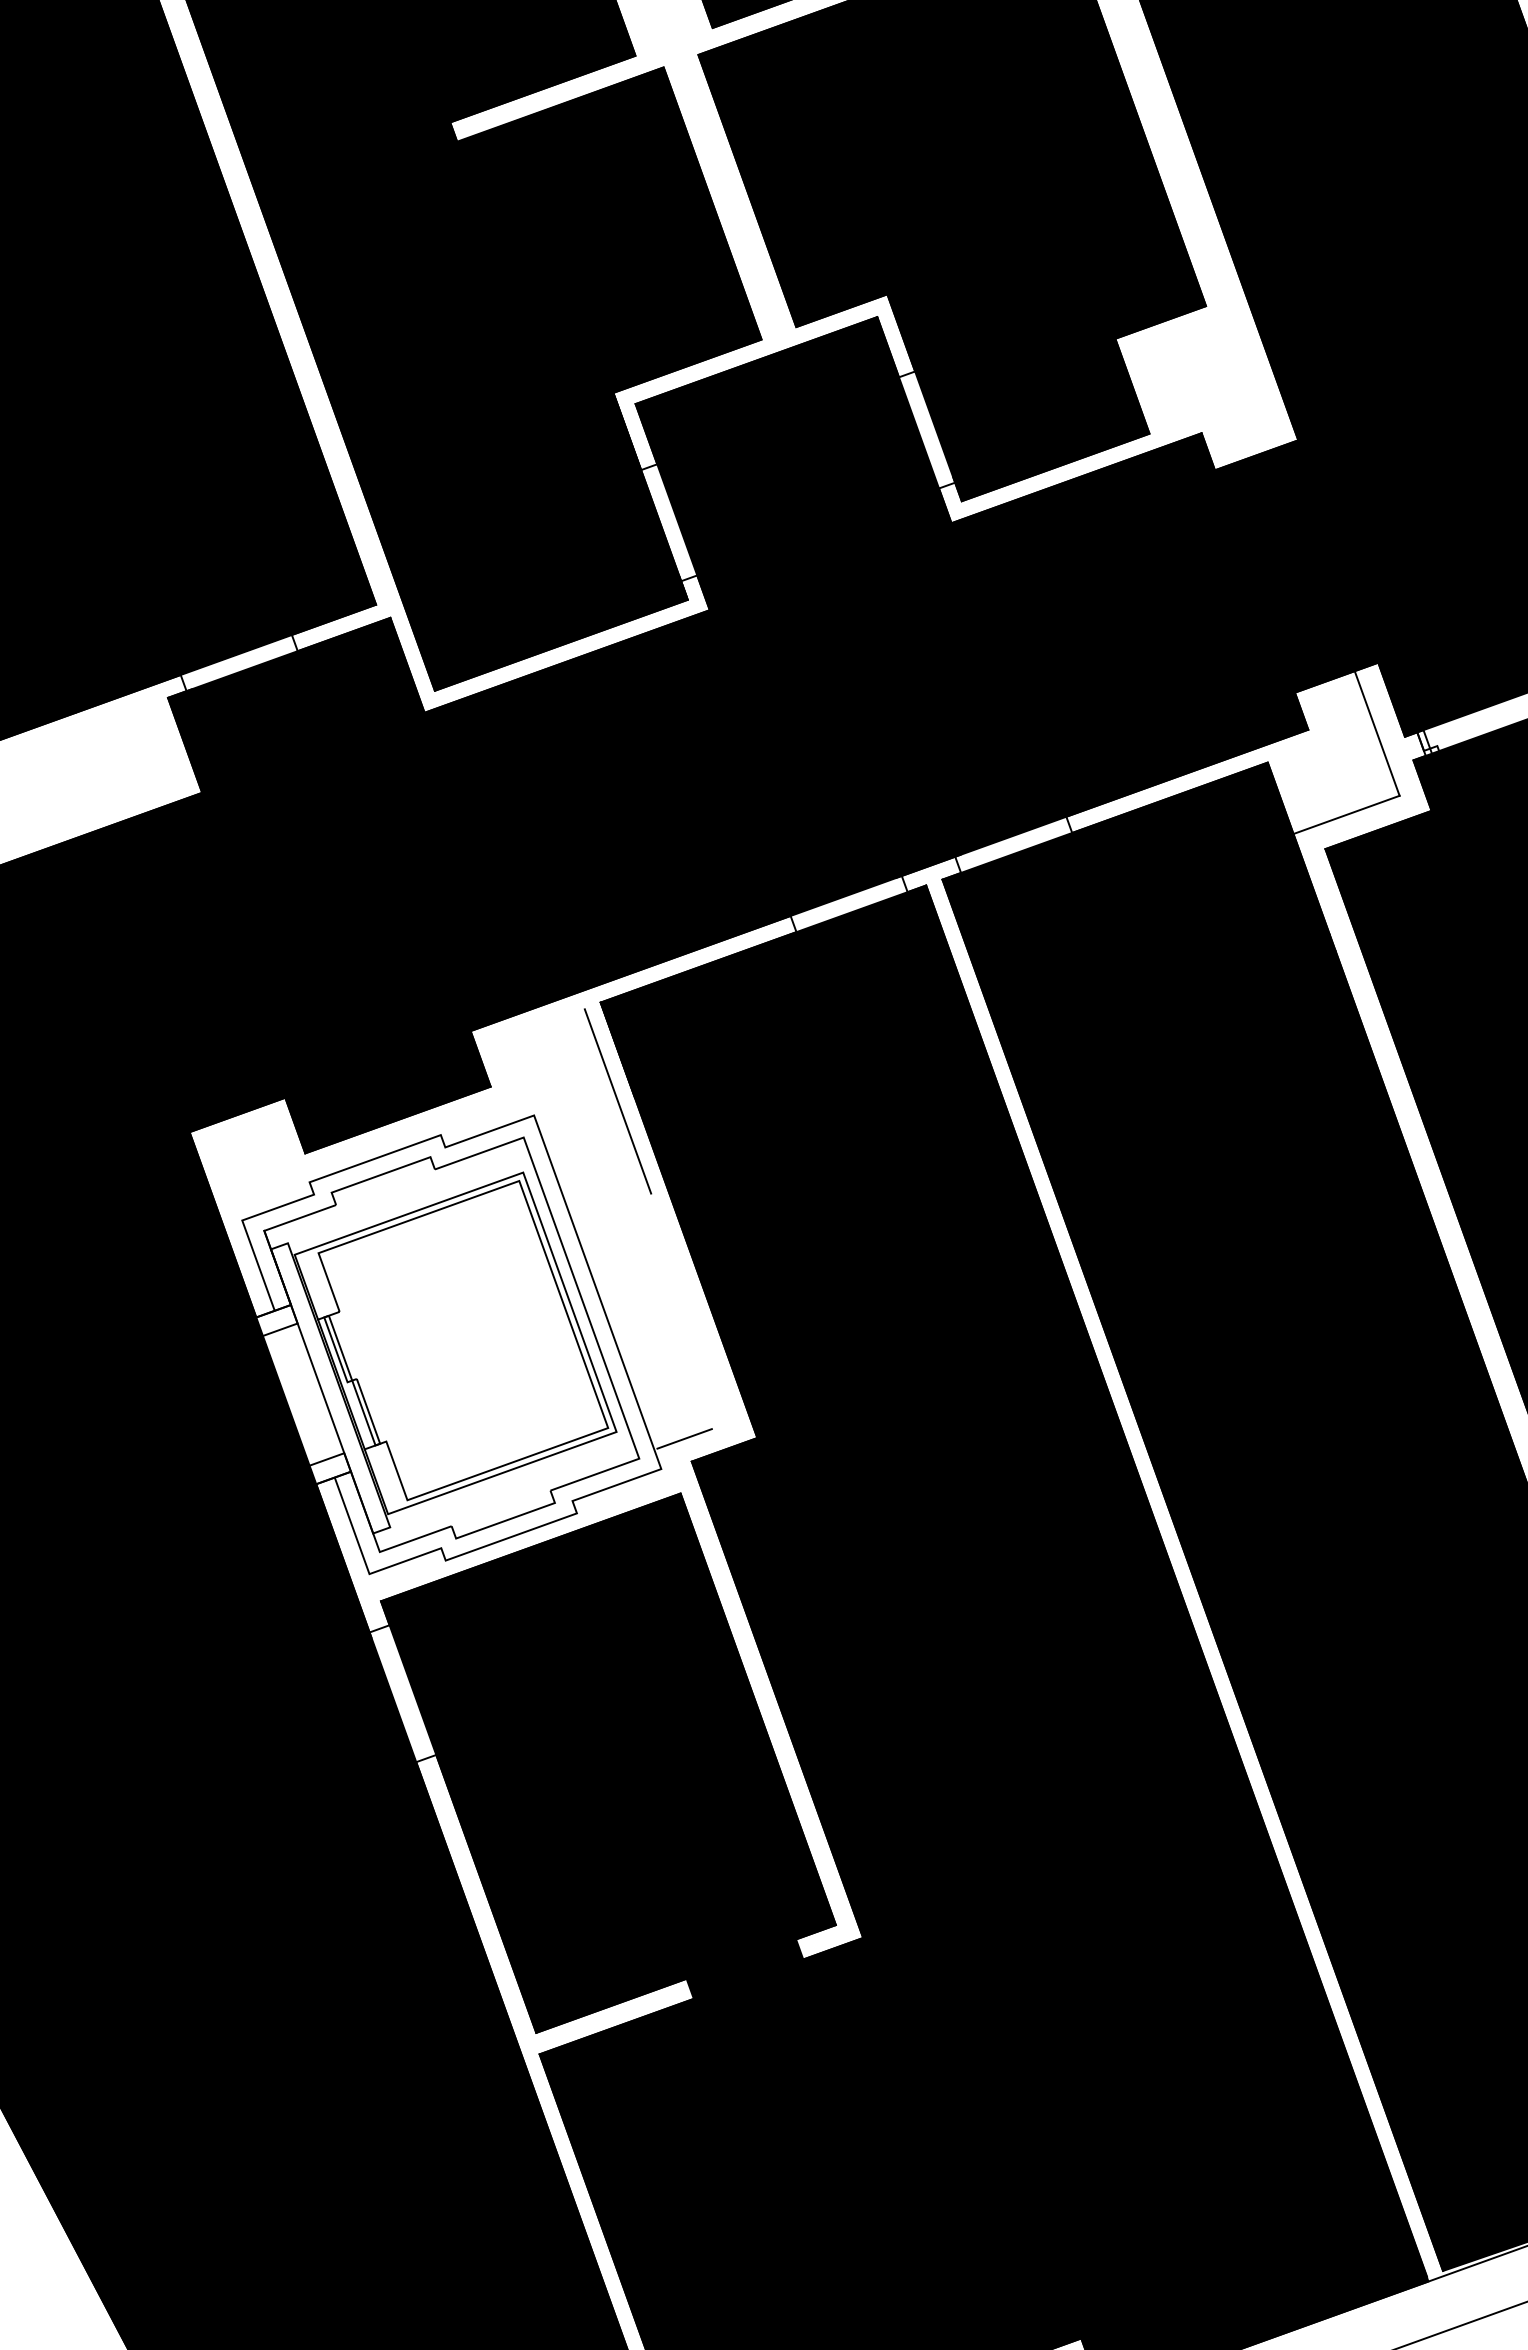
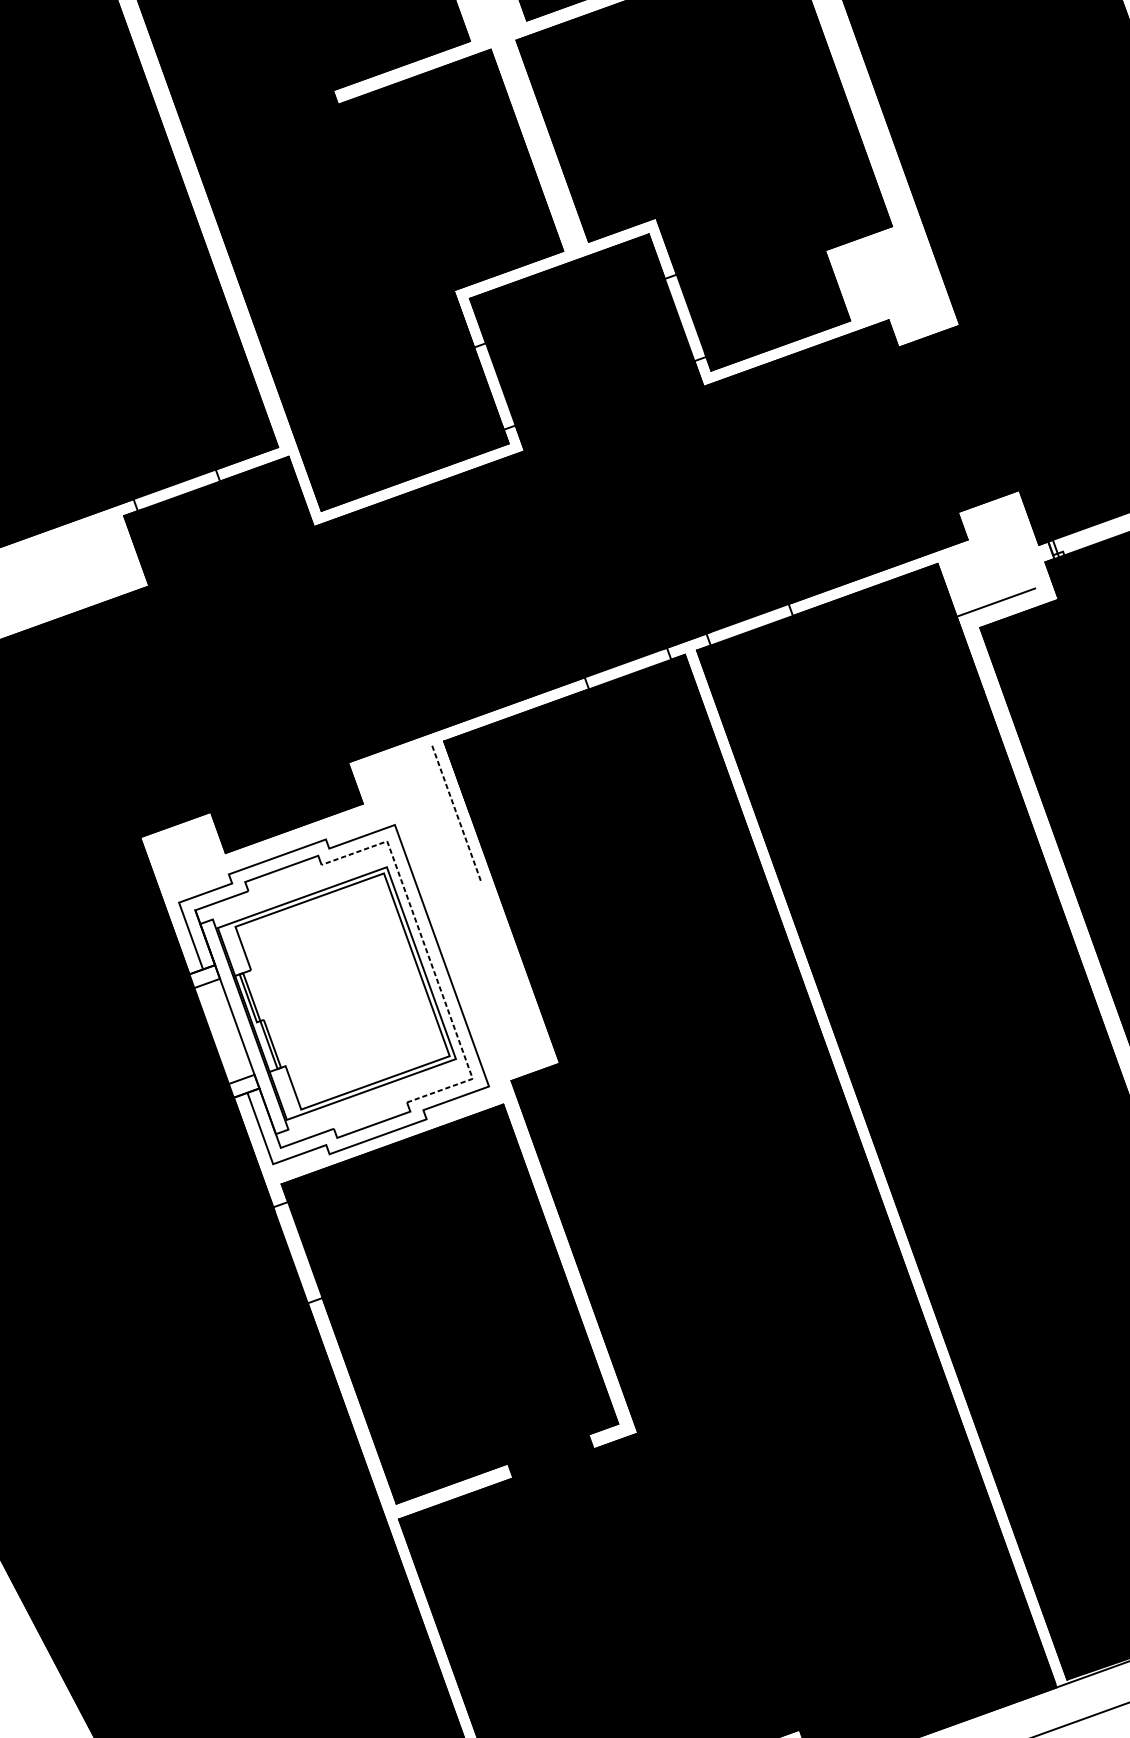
line: (1376, 733) -> (1018, 542), removed
line: (617, 1101) -> (456, 814), solid -> dashed
line: (581, 1298) -> (430, 960), solid -> dashed
line: (684, 1438) -> (506, 1063), removed

